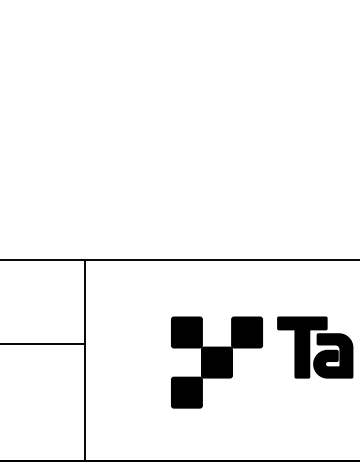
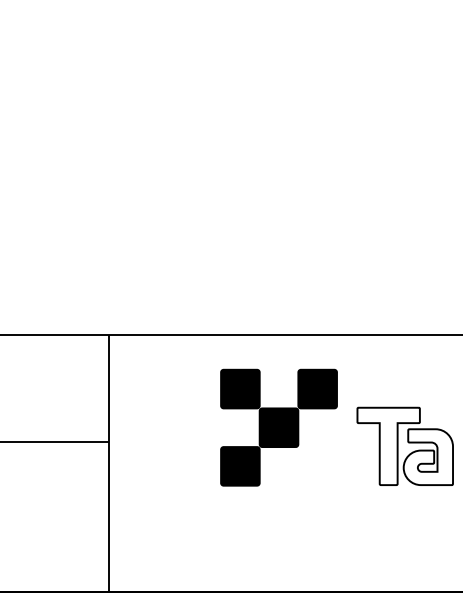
fill: (302, 347) -> (388, 446), removed
fill: (333, 356) -> (428, 457), removed
part: (216, 362) -> (278, 427), moved

